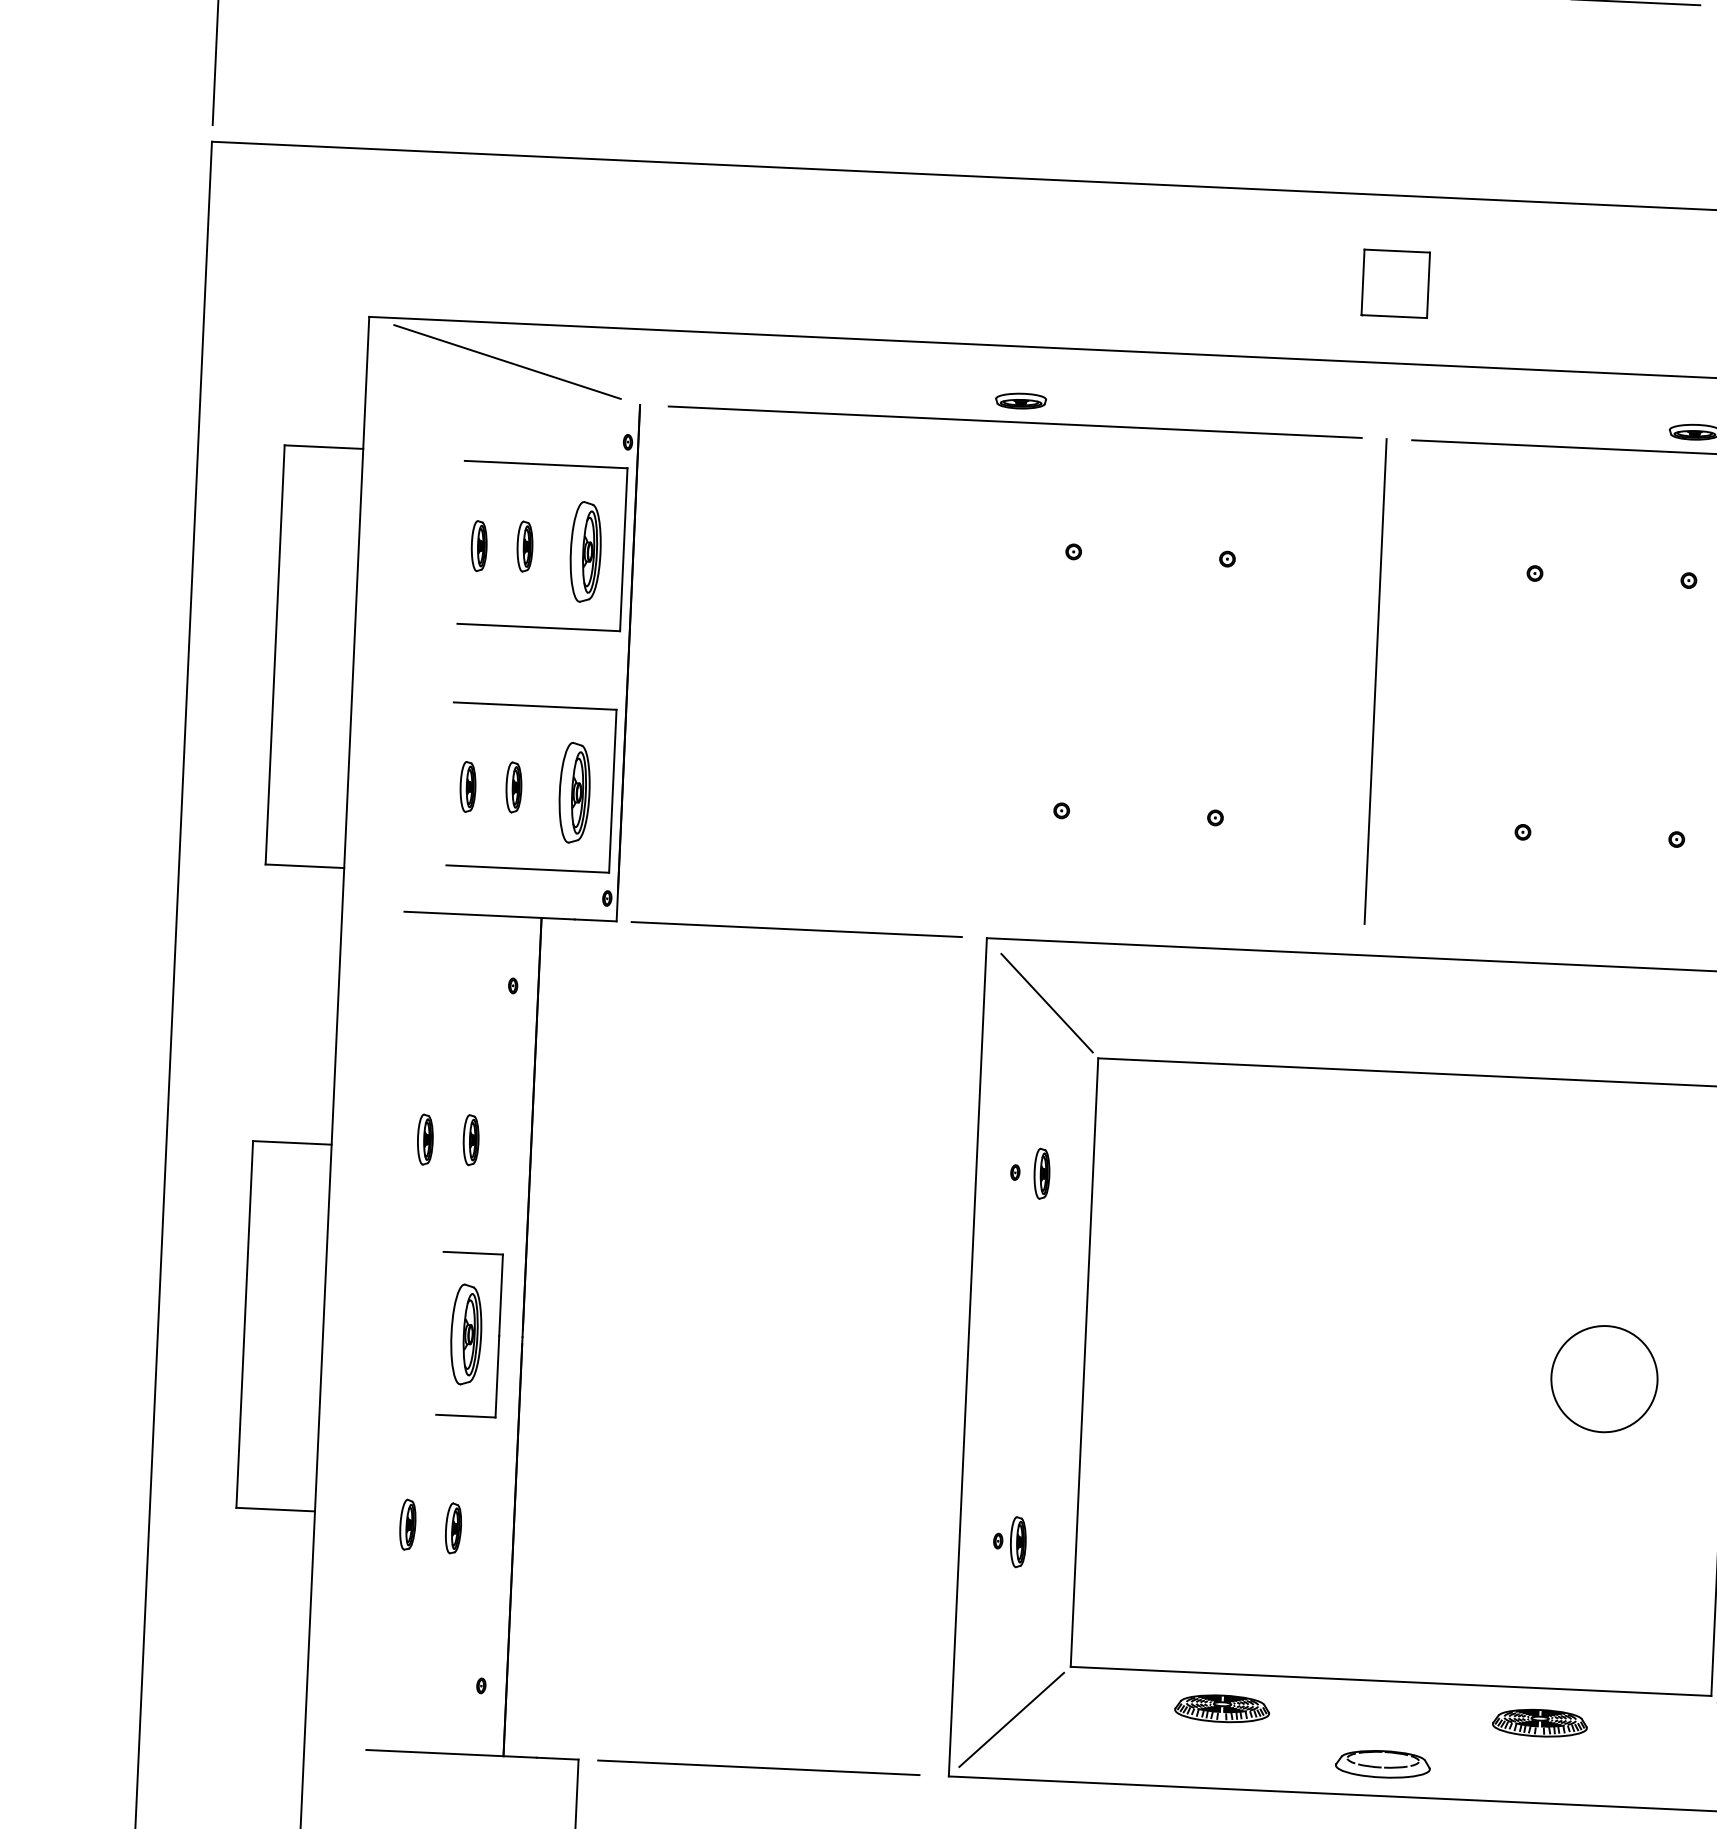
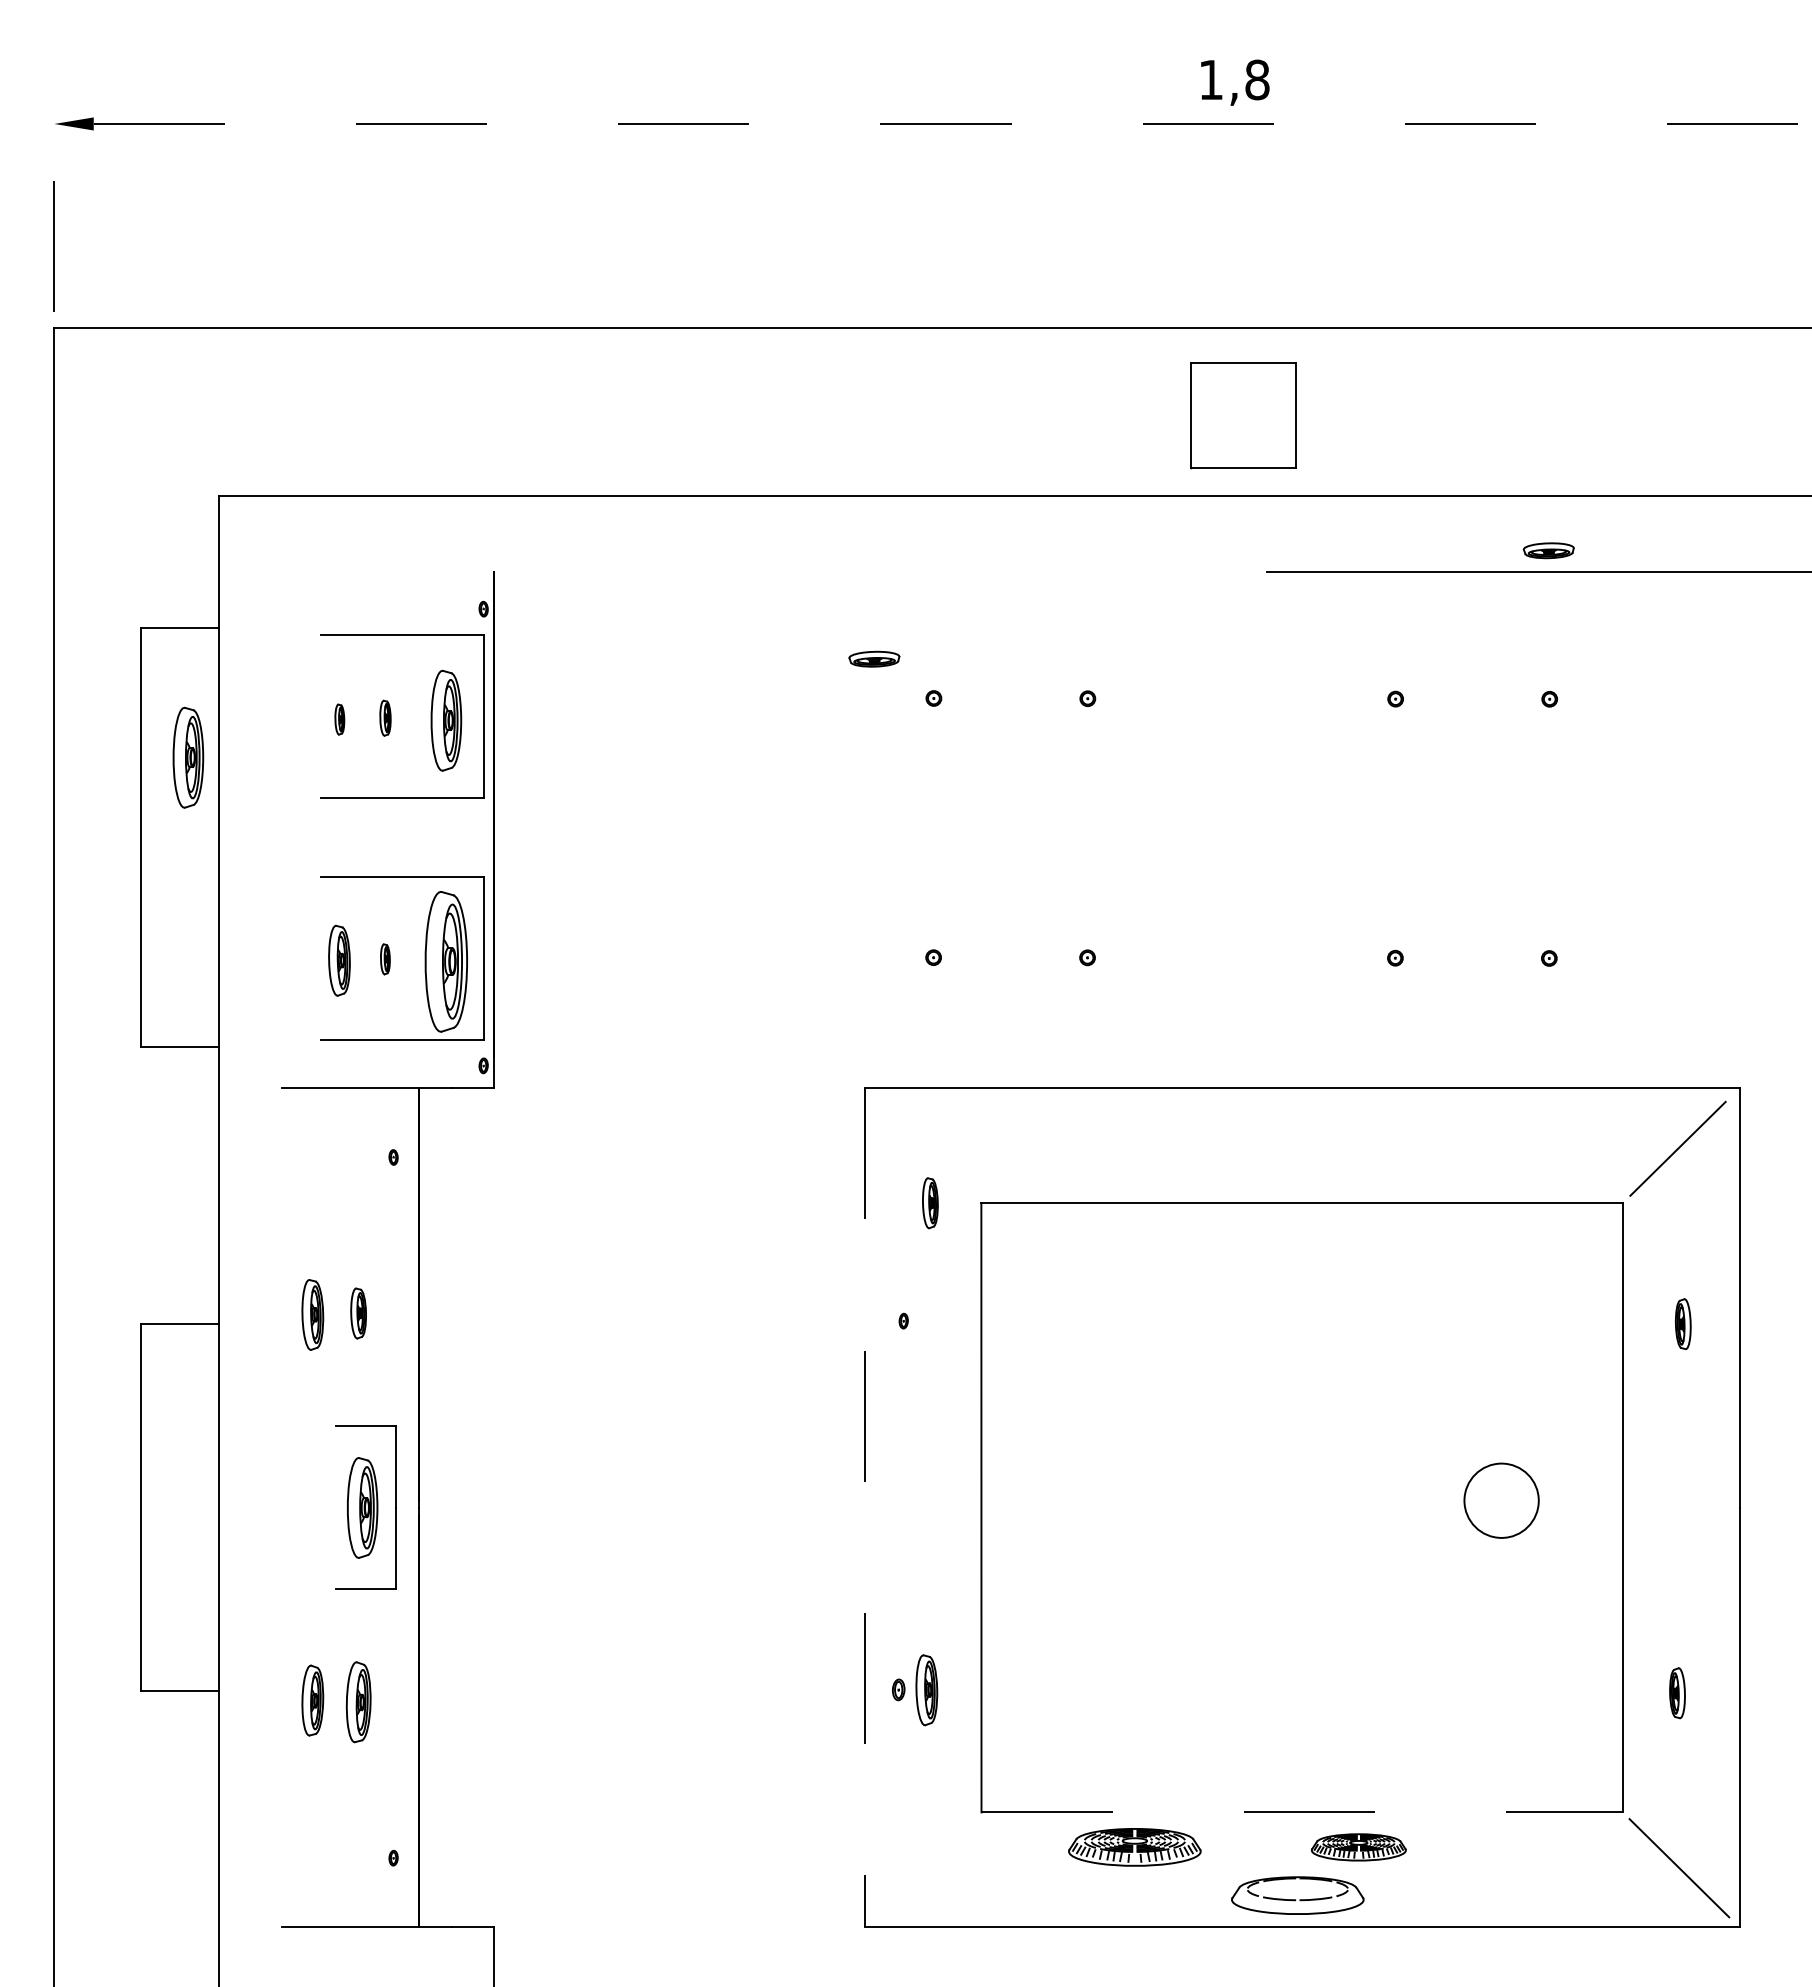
part: (1395, 284) -> (1243, 416), size x1.6
line: (507, 362) -> (359, 534), removed
part: (1021, 400) -> (874, 658), moved
line: (1015, 422) -> (869, 571), removed
part: (478, 545) -> (339, 719), size x0.6
part: (524, 547) -> (385, 718), size x0.7
part: (326, 577) -> (188, 757), added
line: (1374, 681) -> (1240, 814), removed
part: (468, 786) -> (339, 960), size x1.4
part: (514, 787) -> (385, 959), size x0.6
part: (573, 792) -> (445, 961), size x1.4
line: (796, 929) -> (674, 1088), removed
line: (1046, 1003) -> (927, 1150), removed
part: (424, 1140) -> (312, 1315), size x1.4
part: (1042, 1174) -> (930, 1203), moved
line: (967, 1356) -> (864, 1507), solid -> dashed
circle: (1604, 1378) -> (1501, 1500), size x0.7
part: (407, 1524) -> (312, 1700), size x1.4
part: (453, 1527) -> (358, 1701), size x1.6
part: (1009, 1542) -> (914, 1690), size x1.4
line: (1391, 1681) -> (1302, 1812), solid -> dashed
part: (1221, 1708) -> (1134, 1847), size x1.4
line: (1011, 1719) -> (924, 1867), removed
part: (1539, 1723) -> (1358, 1847), moved
part: (1382, 1764) -> (1297, 1895), size x1.4
line: (758, 1767) -> (674, 1927), removed

